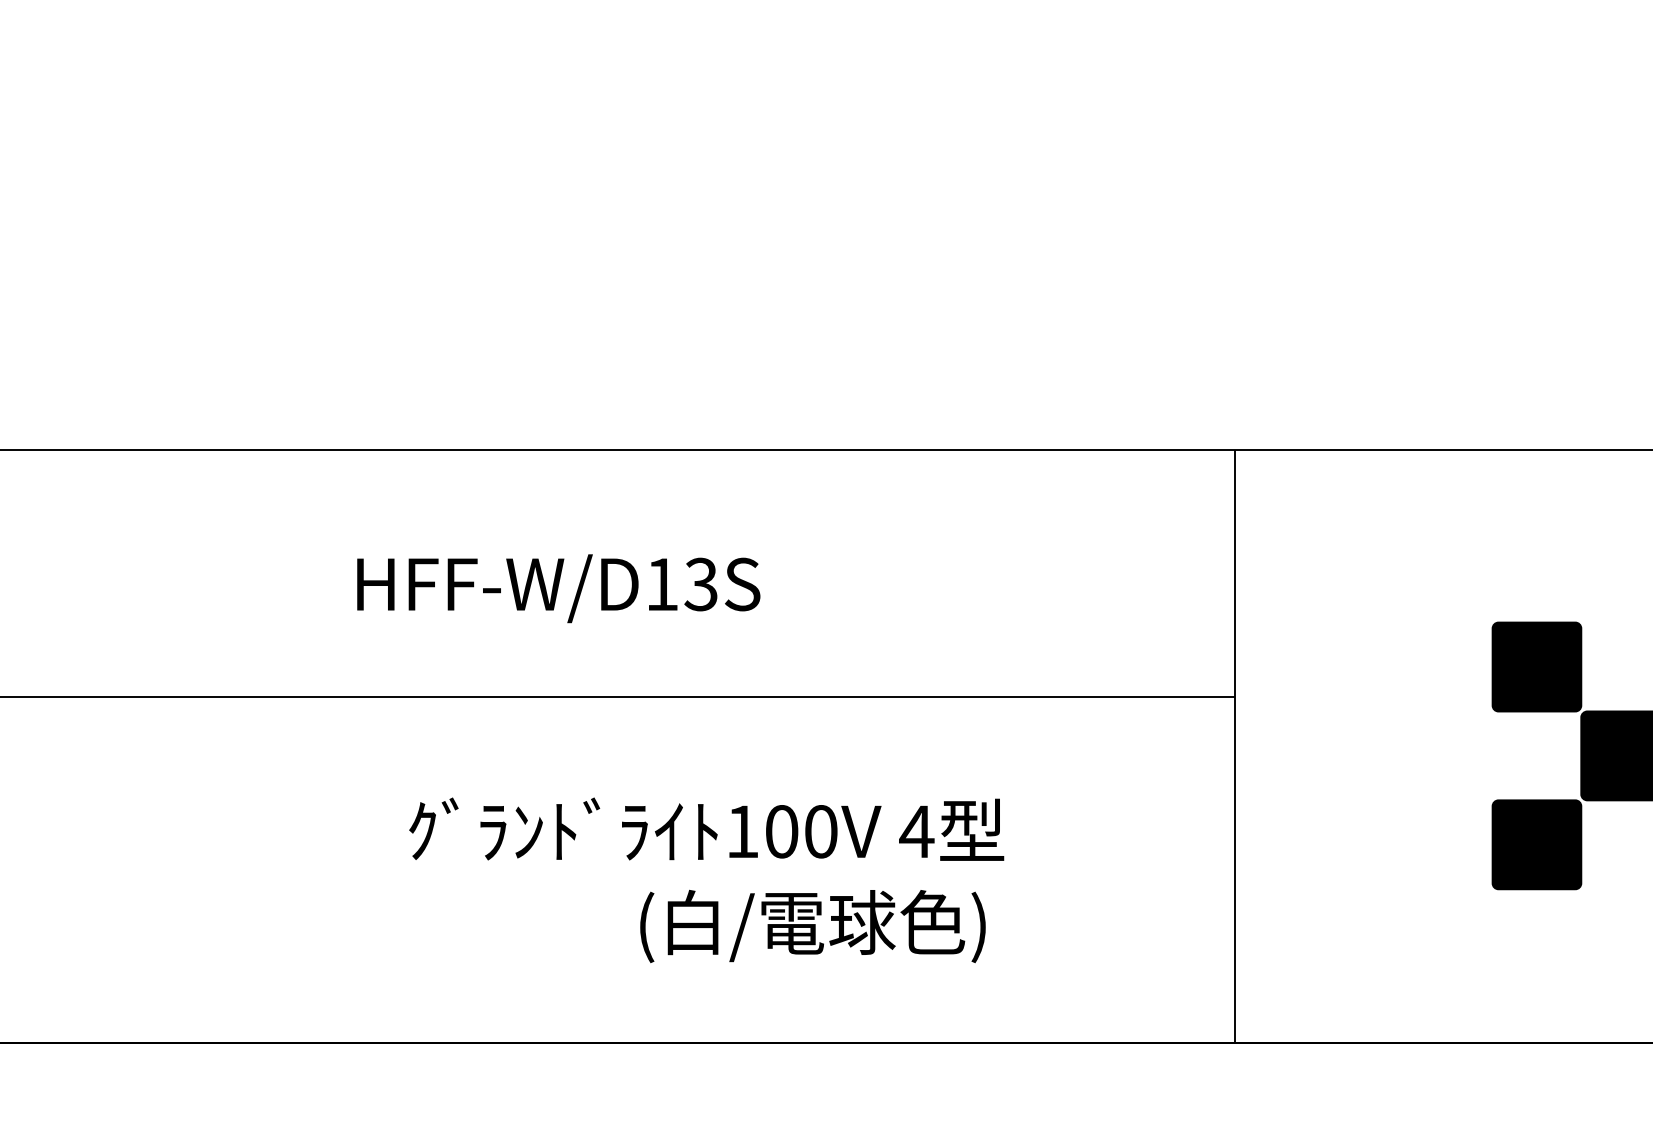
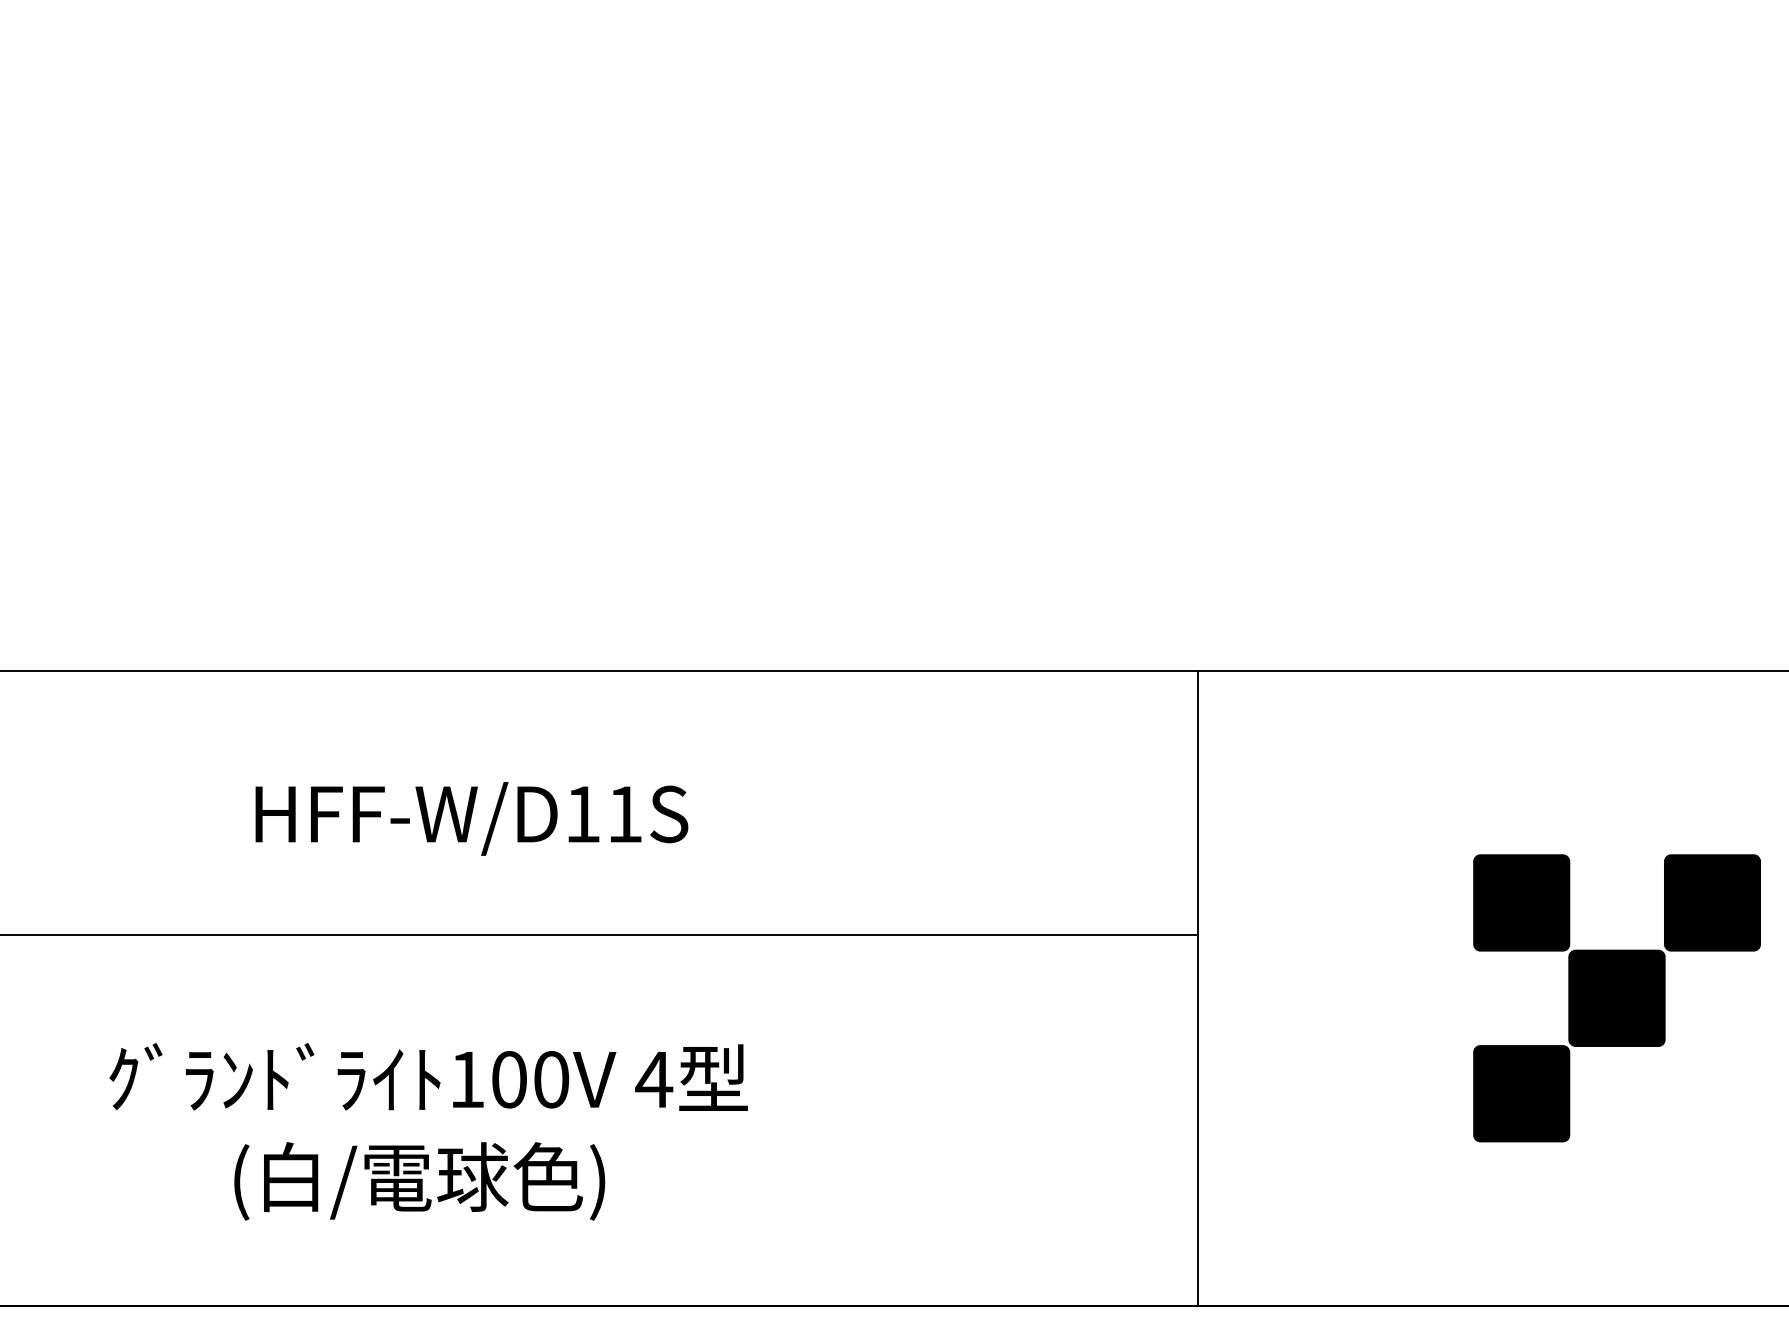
text: (700, 584) -> (624, 814), HFF-W/D13S -> HFF-W/D11S
text: (706, 828) -> (428, 1076), moved
text: (812, 926) -> (419, 1181), moved

